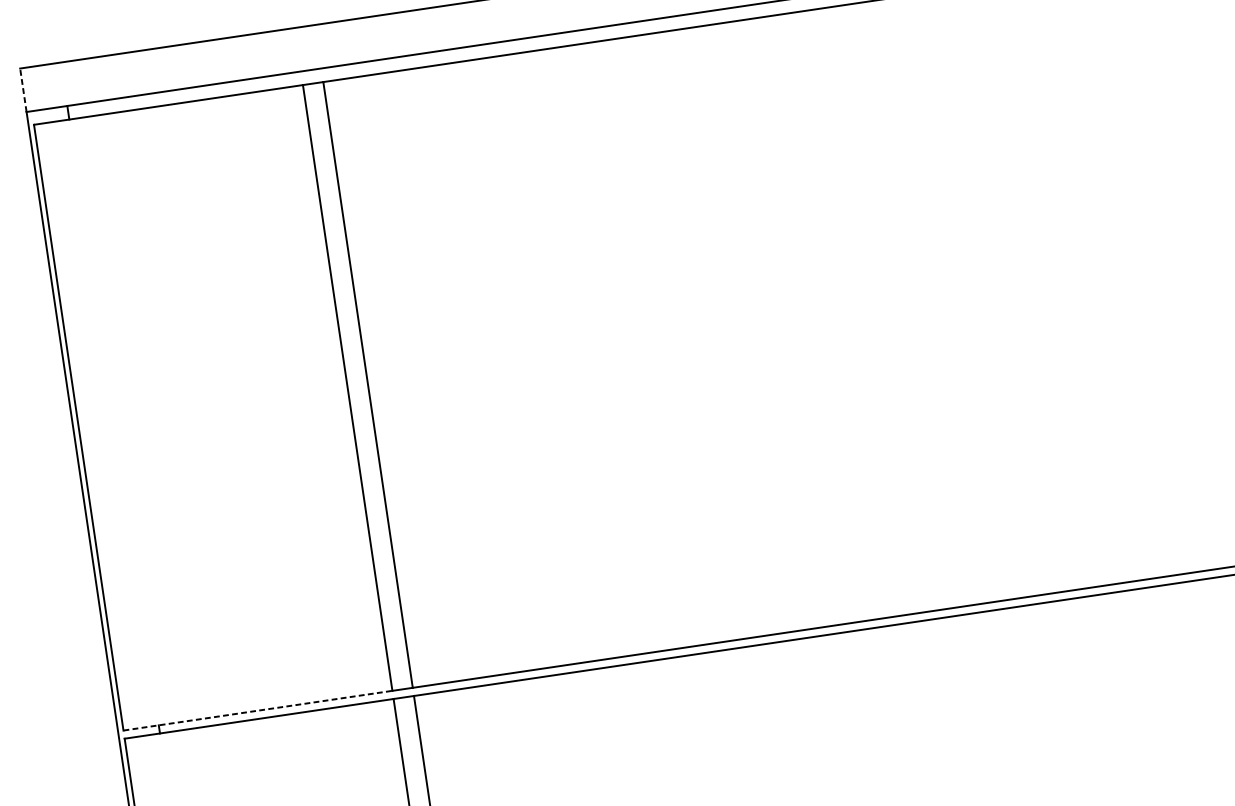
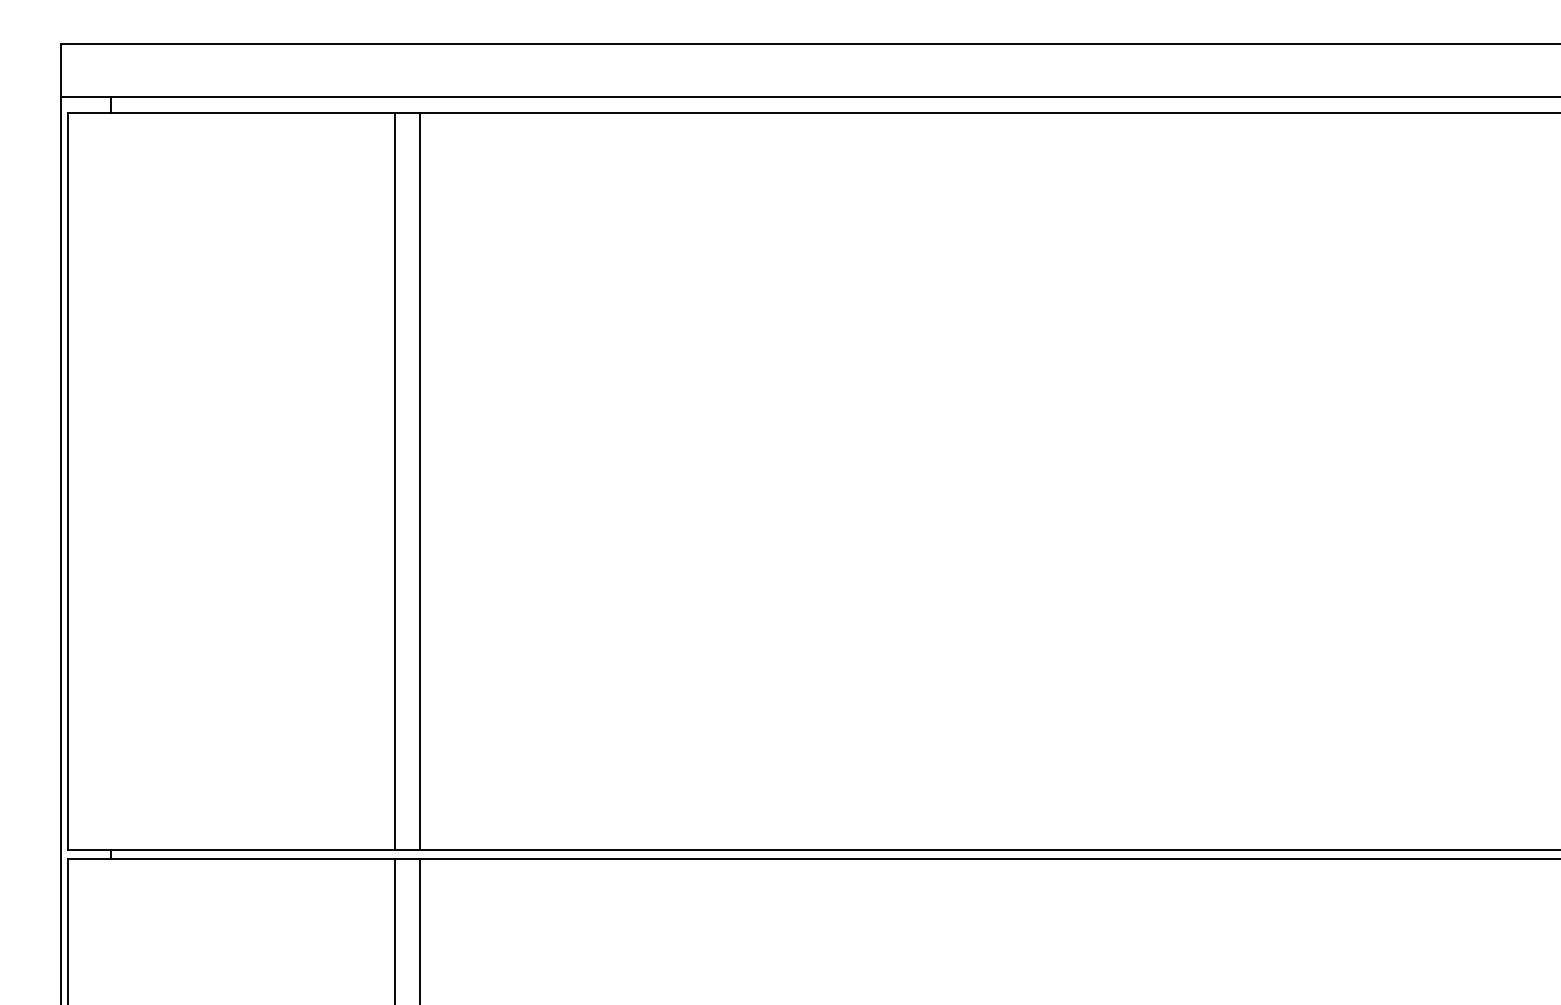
line: (23, 89) -> (61, 69), dashed -> solid
line: (258, 710) -> (231, 849), dashed -> solid

